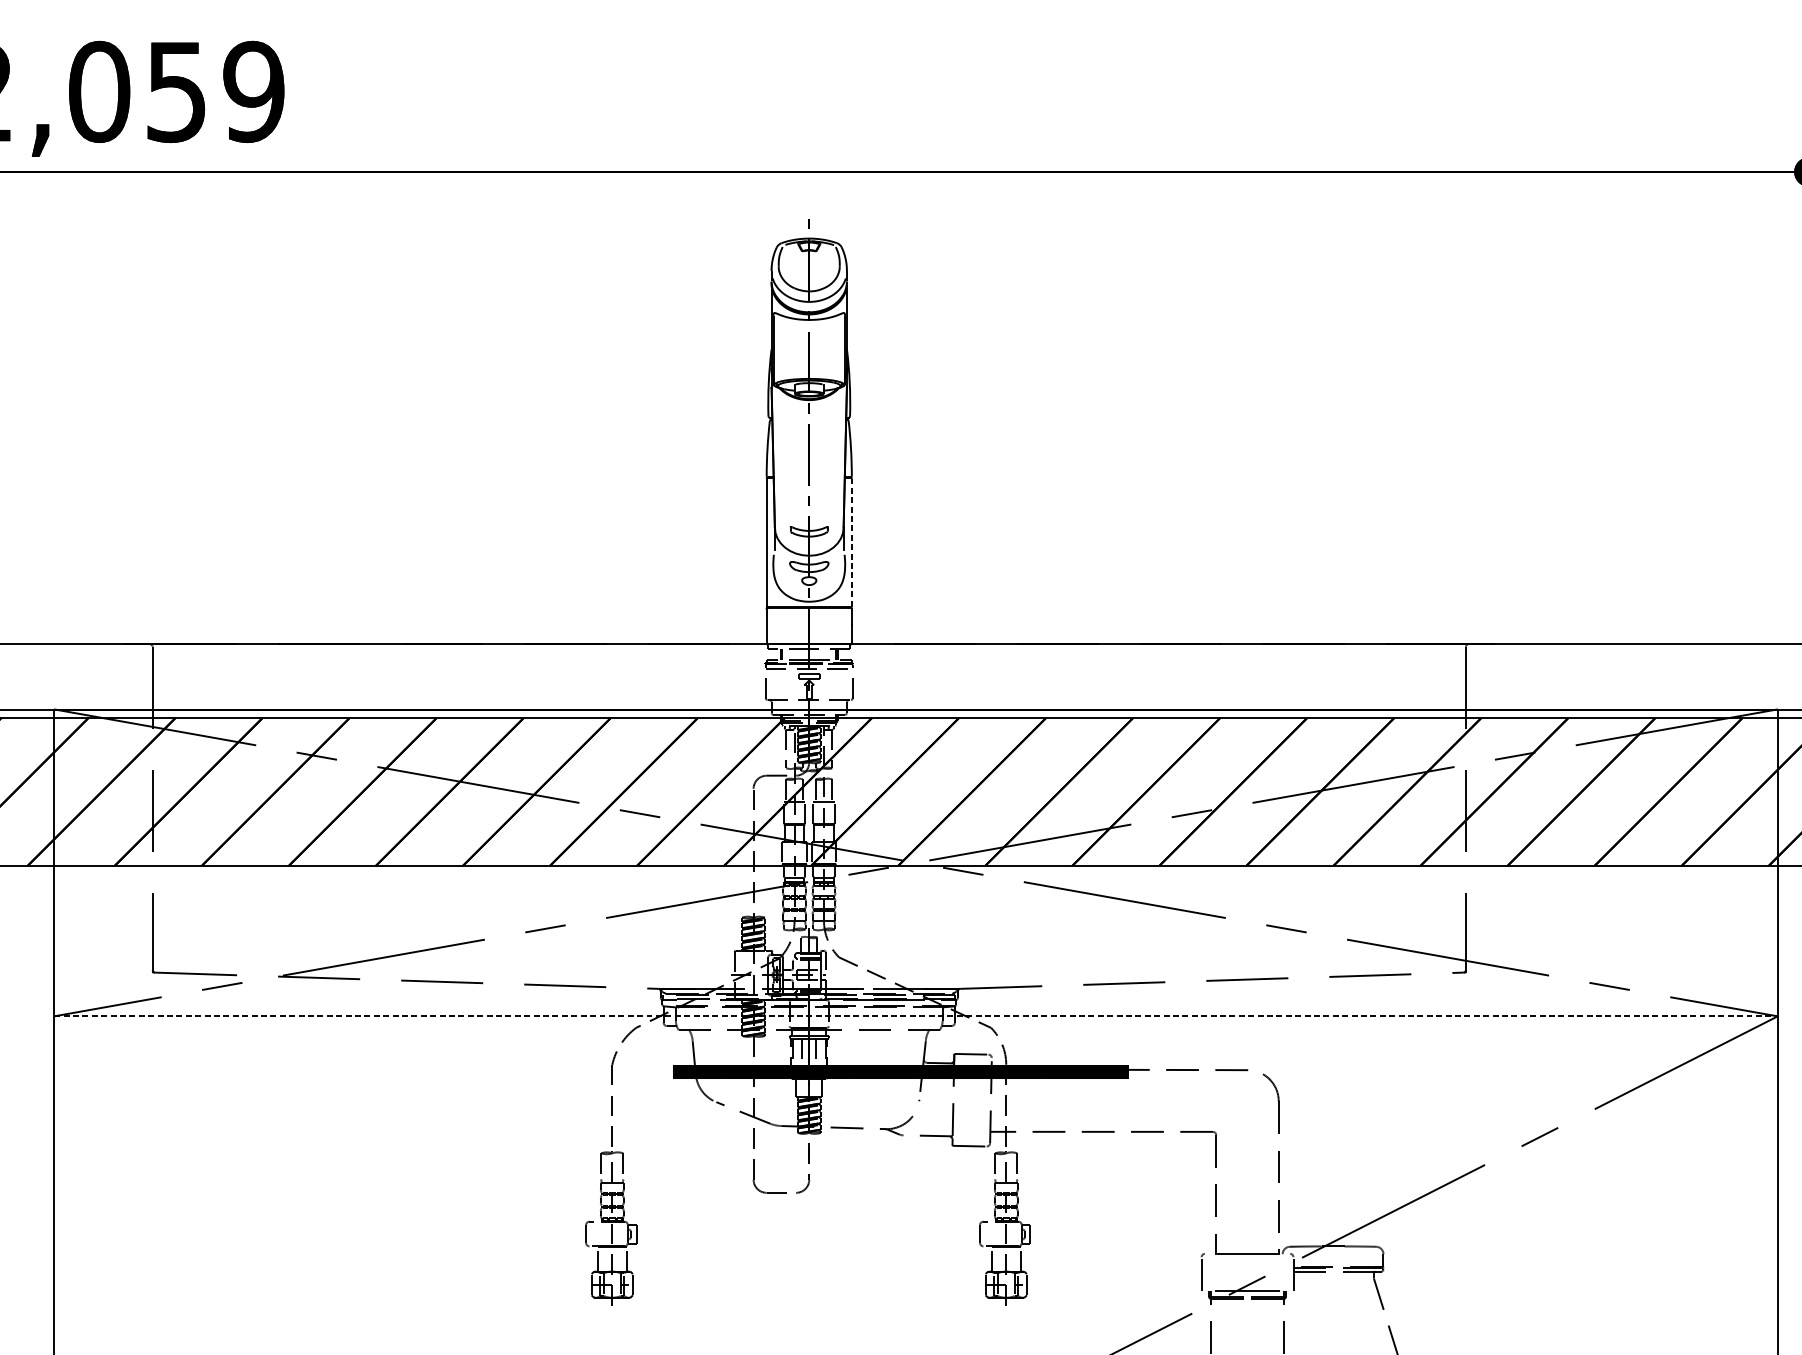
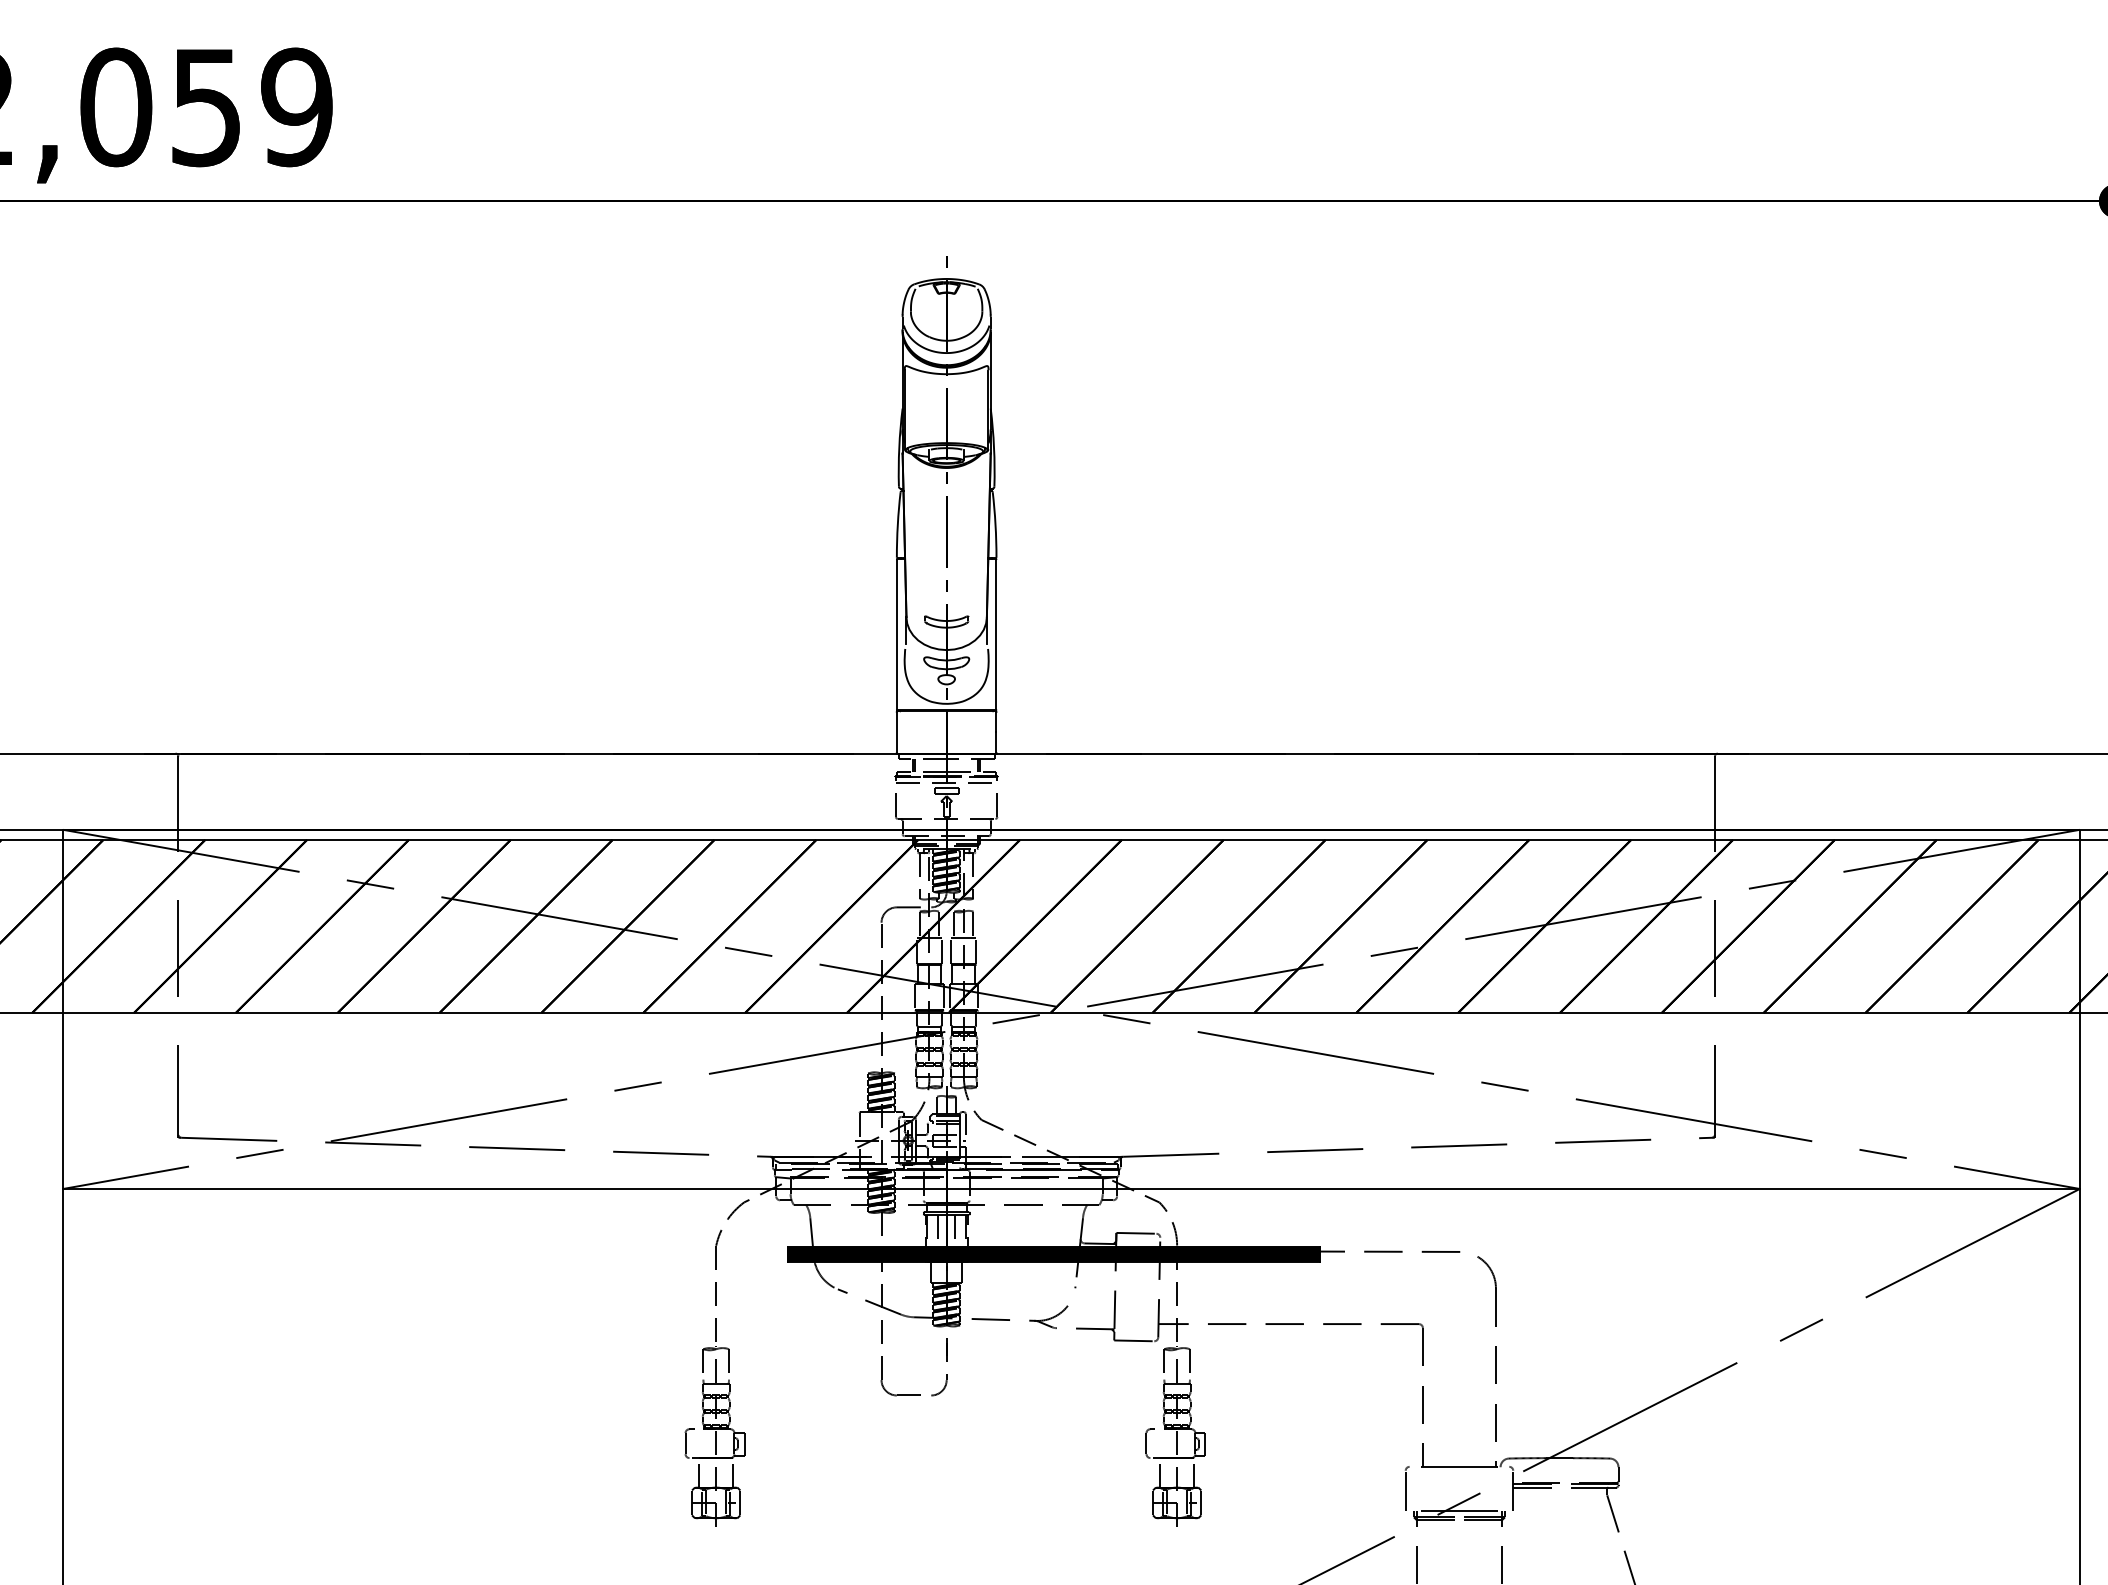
line: (851, 542) -> (996, 634), dashed -> solid
line: (916, 1015) -> (1072, 1188), dashed -> solid

